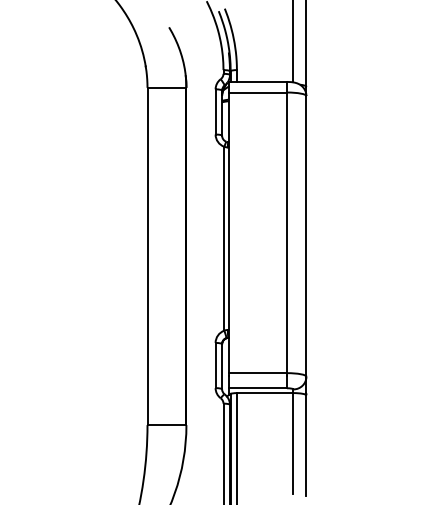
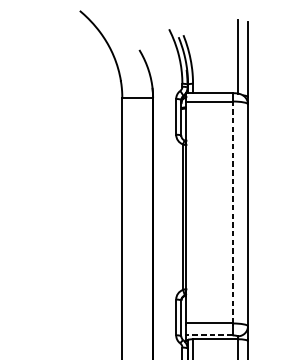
line: (286, 232) -> (232, 212), solid -> dashed
line: (257, 388) -> (209, 335), solid -> dashed

